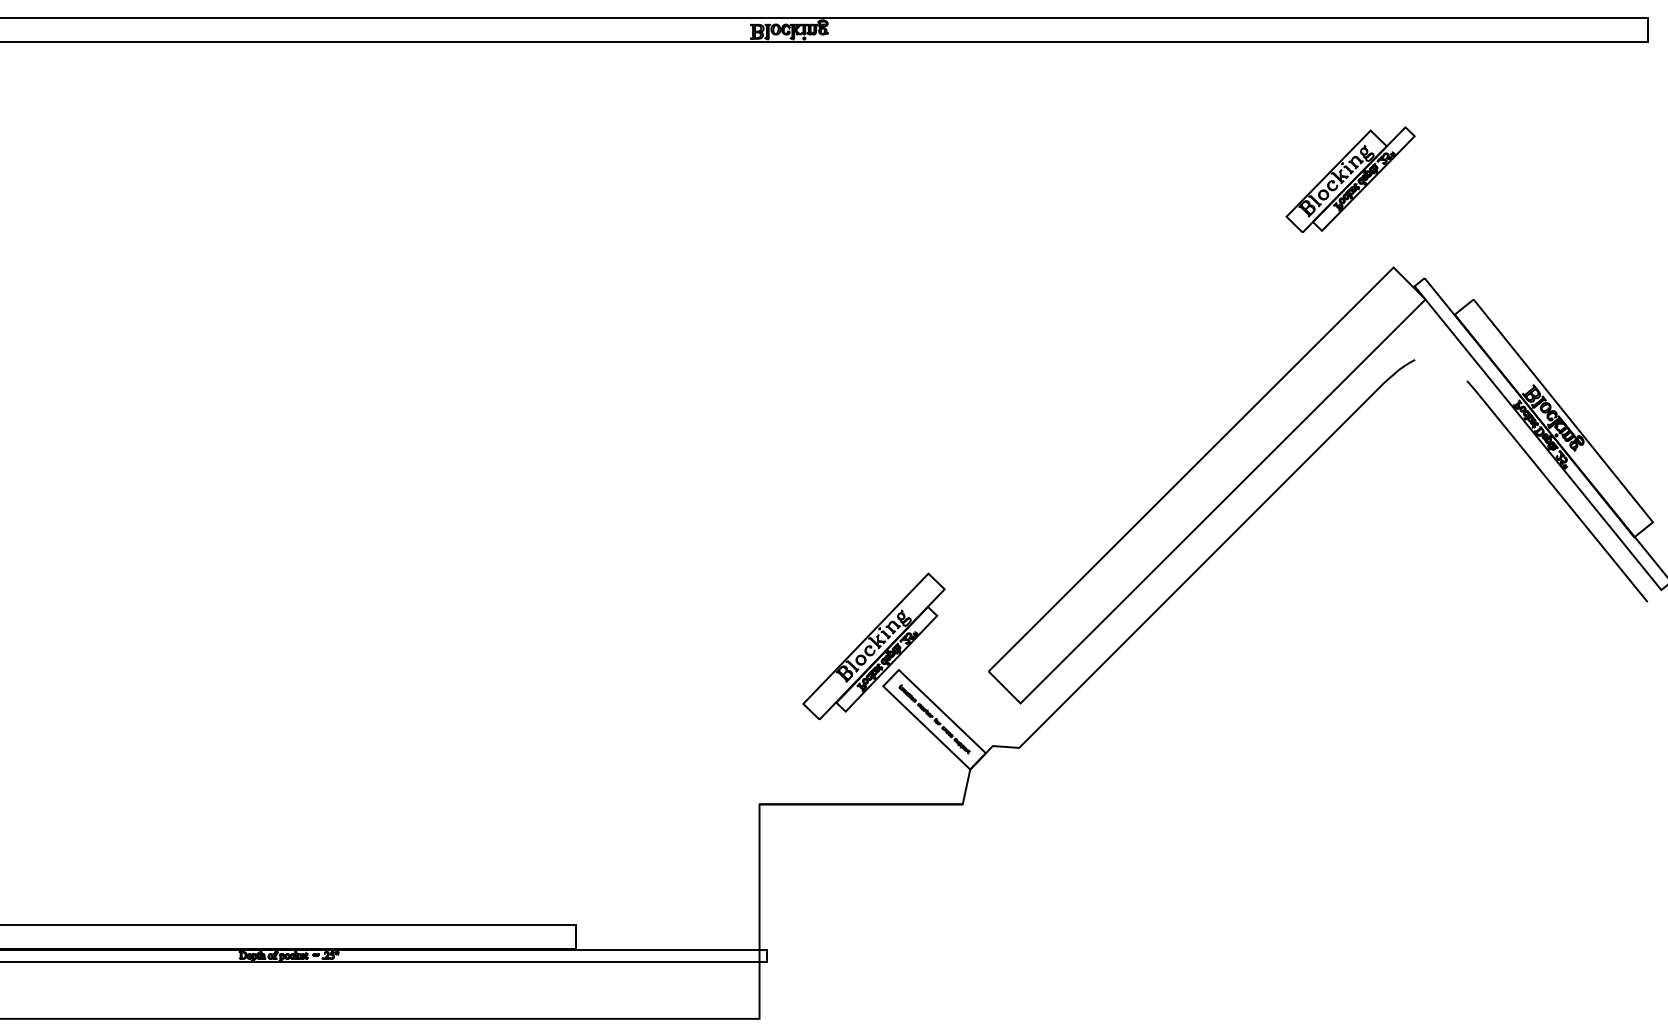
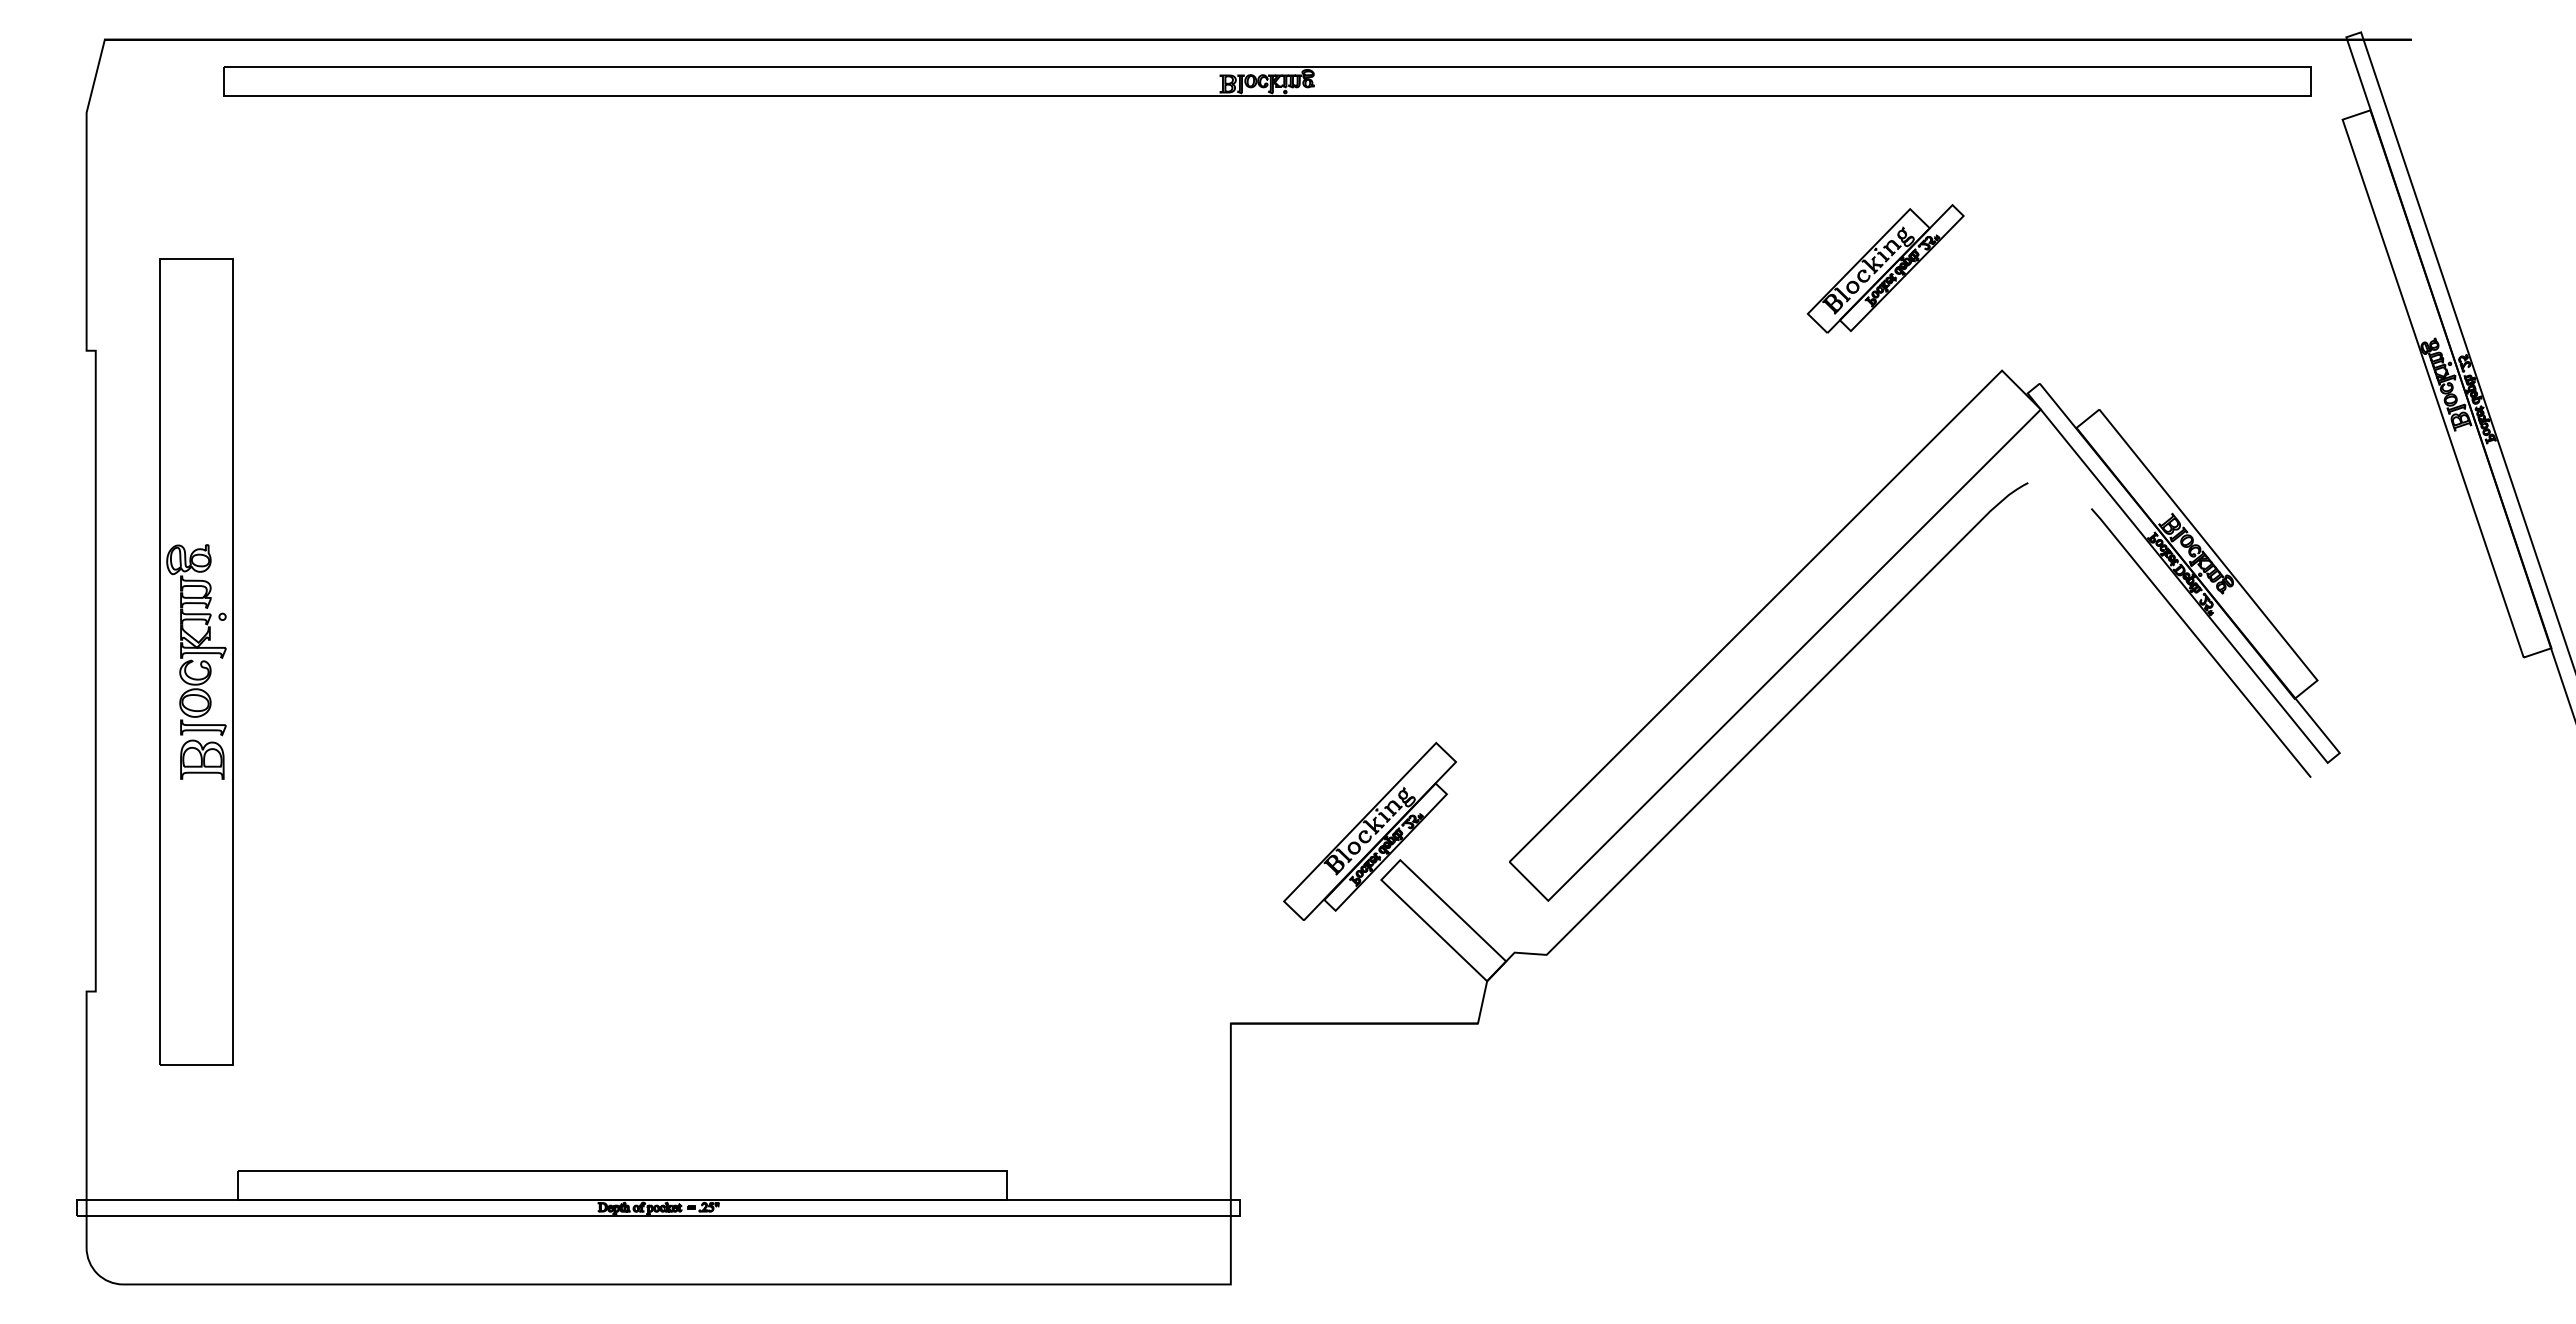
part: (1350, 179) -> (1885, 268), moved
part: (934, 719) -> (1443, 920), removed

